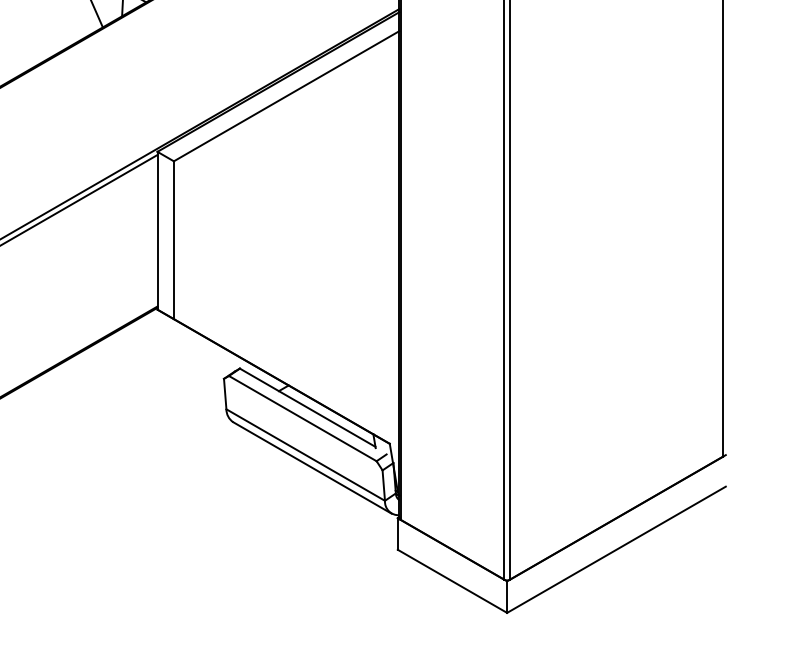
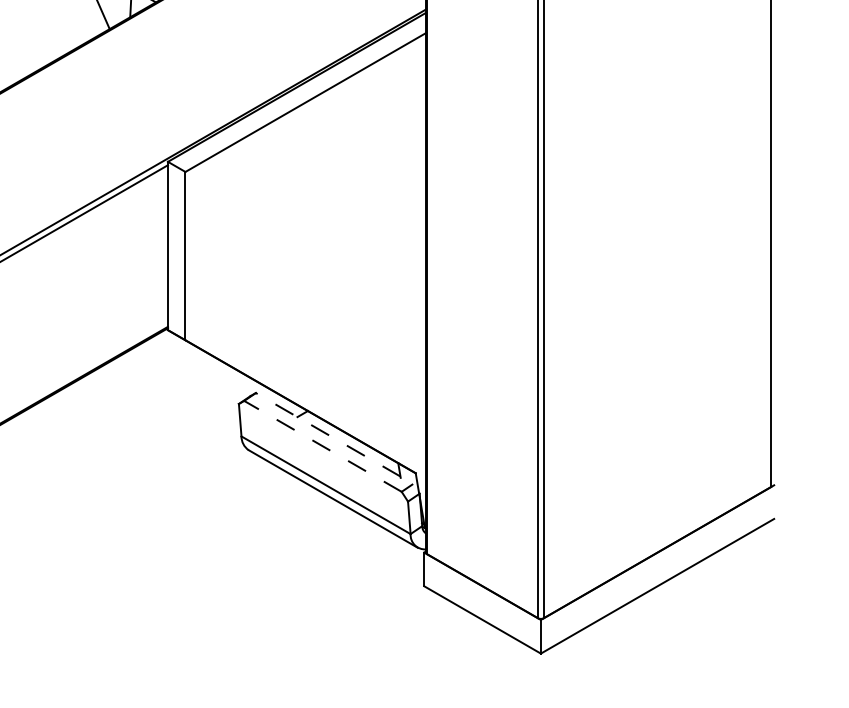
line: (307, 407) -> (327, 434), solid -> dashed
line: (302, 418) -> (322, 446), solid -> dashed

